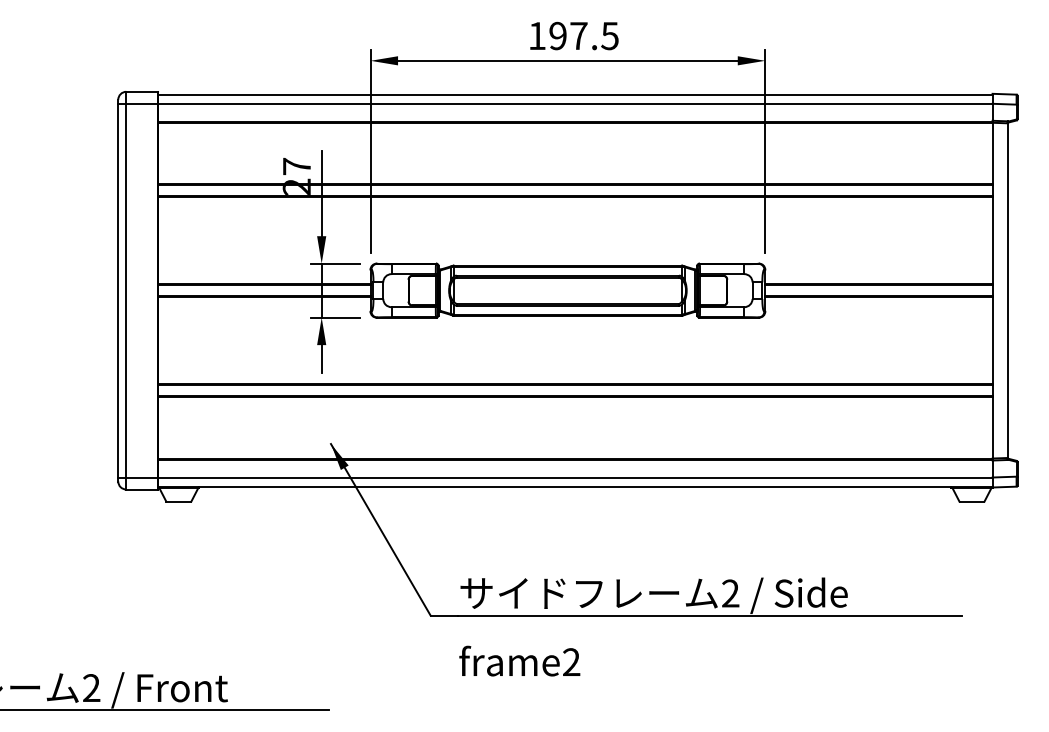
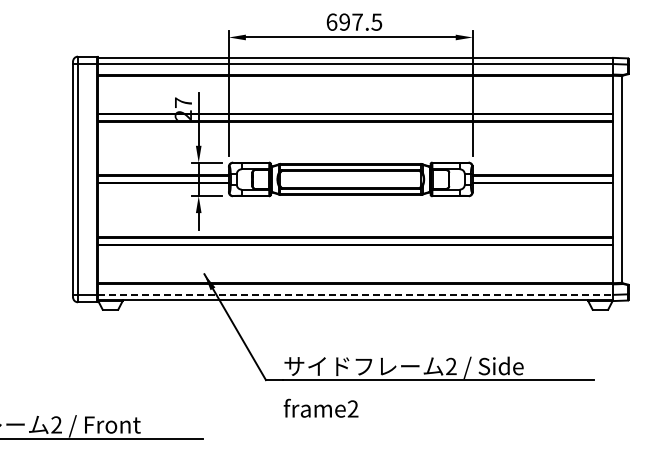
text: (536, 34) -> (331, 21), 197.5 -> 697.5
line: (575, 476) -> (355, 294), solid -> dashed

